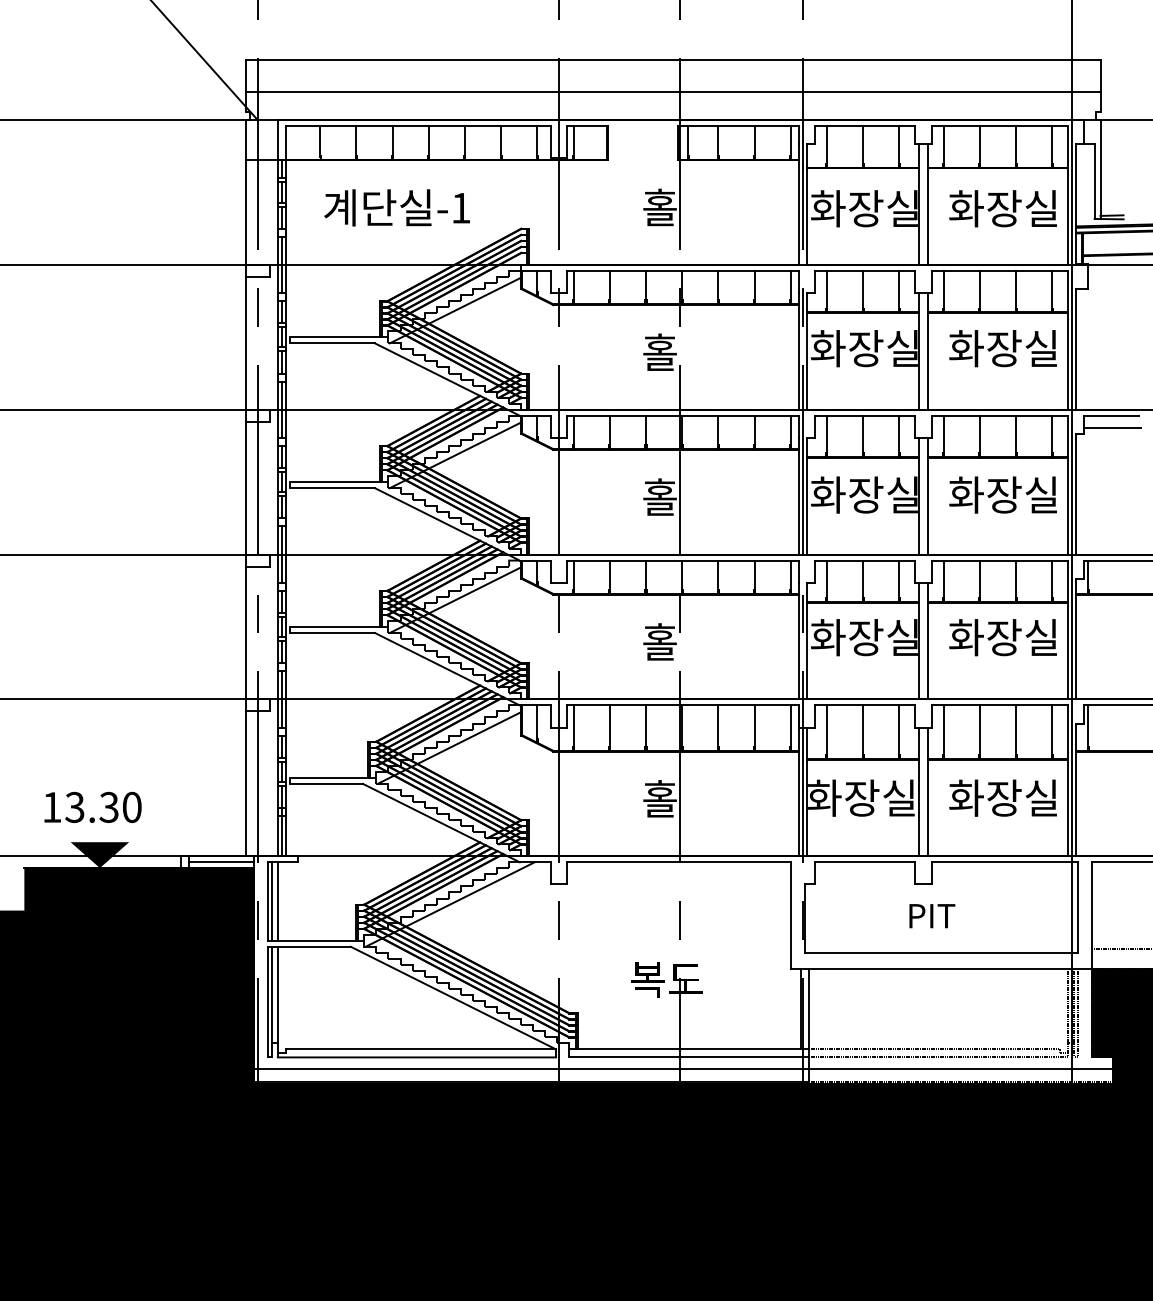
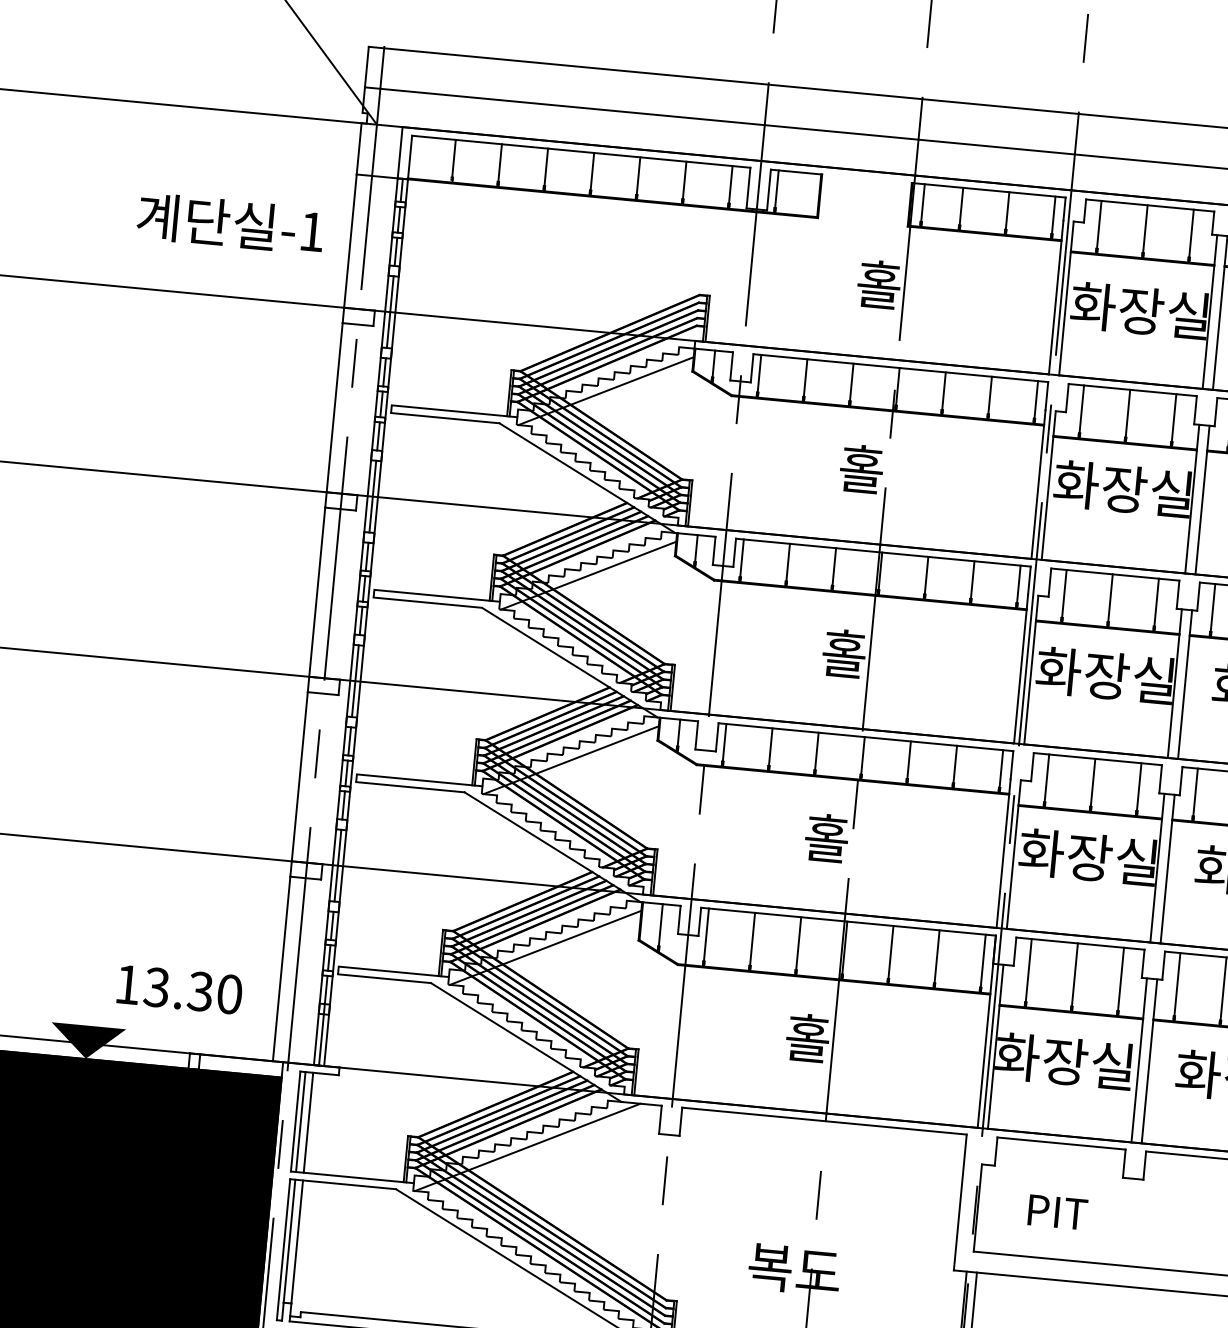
text: (396, 207) -> (229, 223), moved
text: (92, 806) -> (179, 988), moved
line: (220, 862) -> (240, 1066), removed
text: (932, 916) -> (1057, 1212), moved

